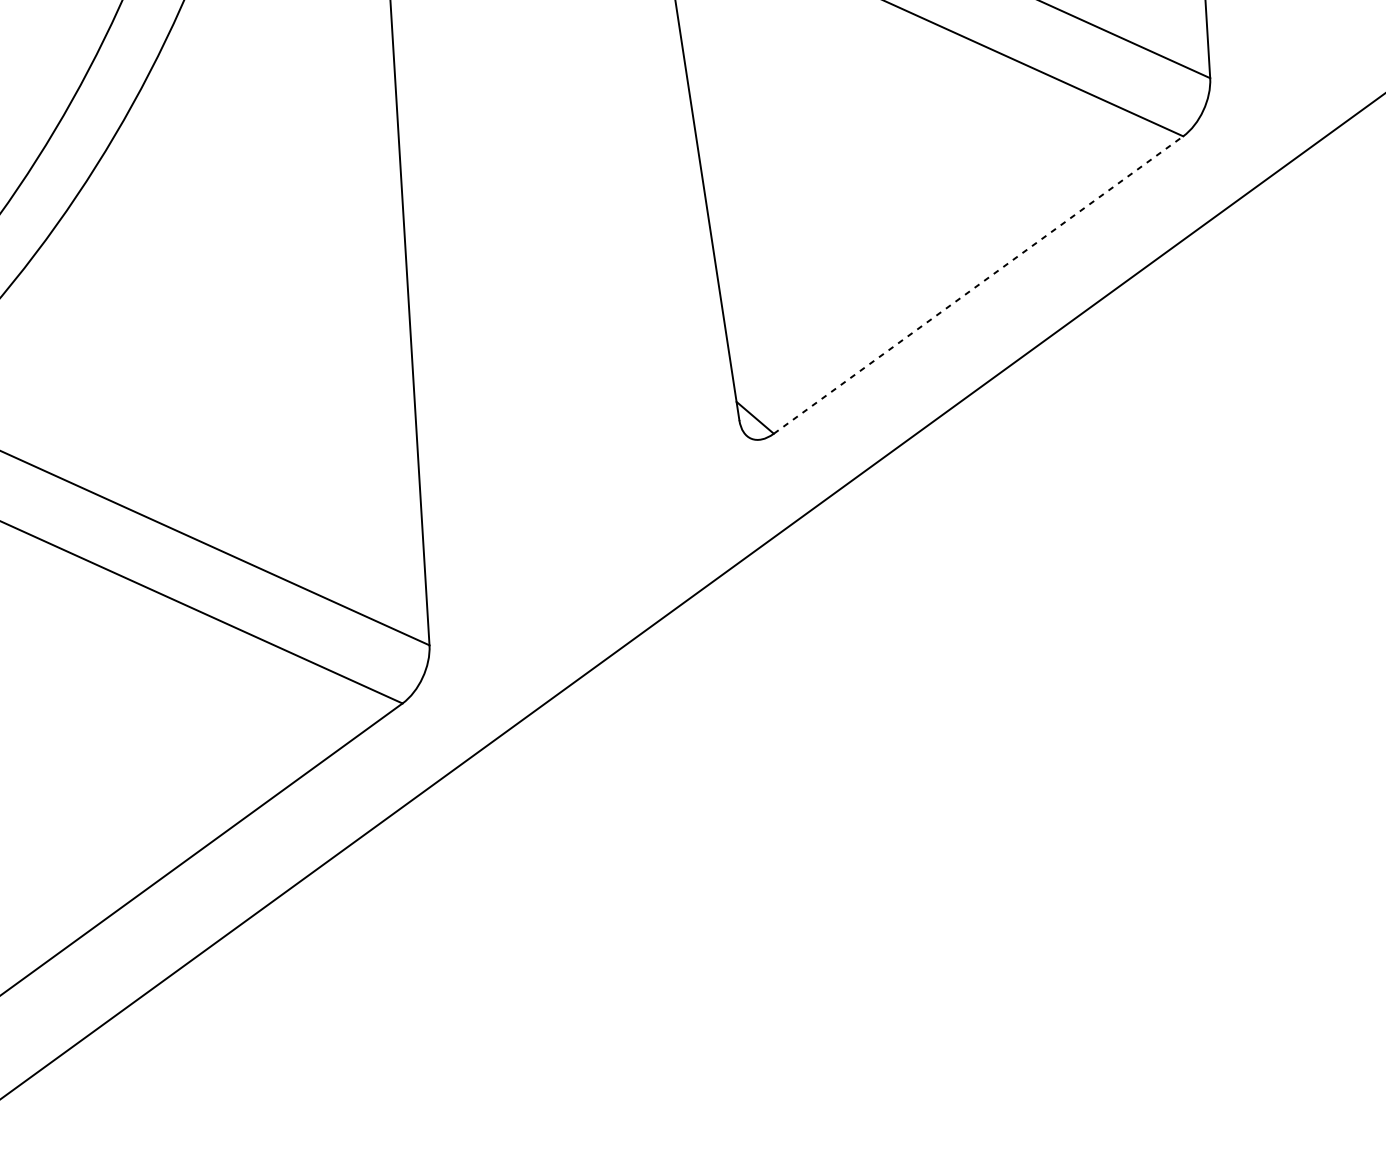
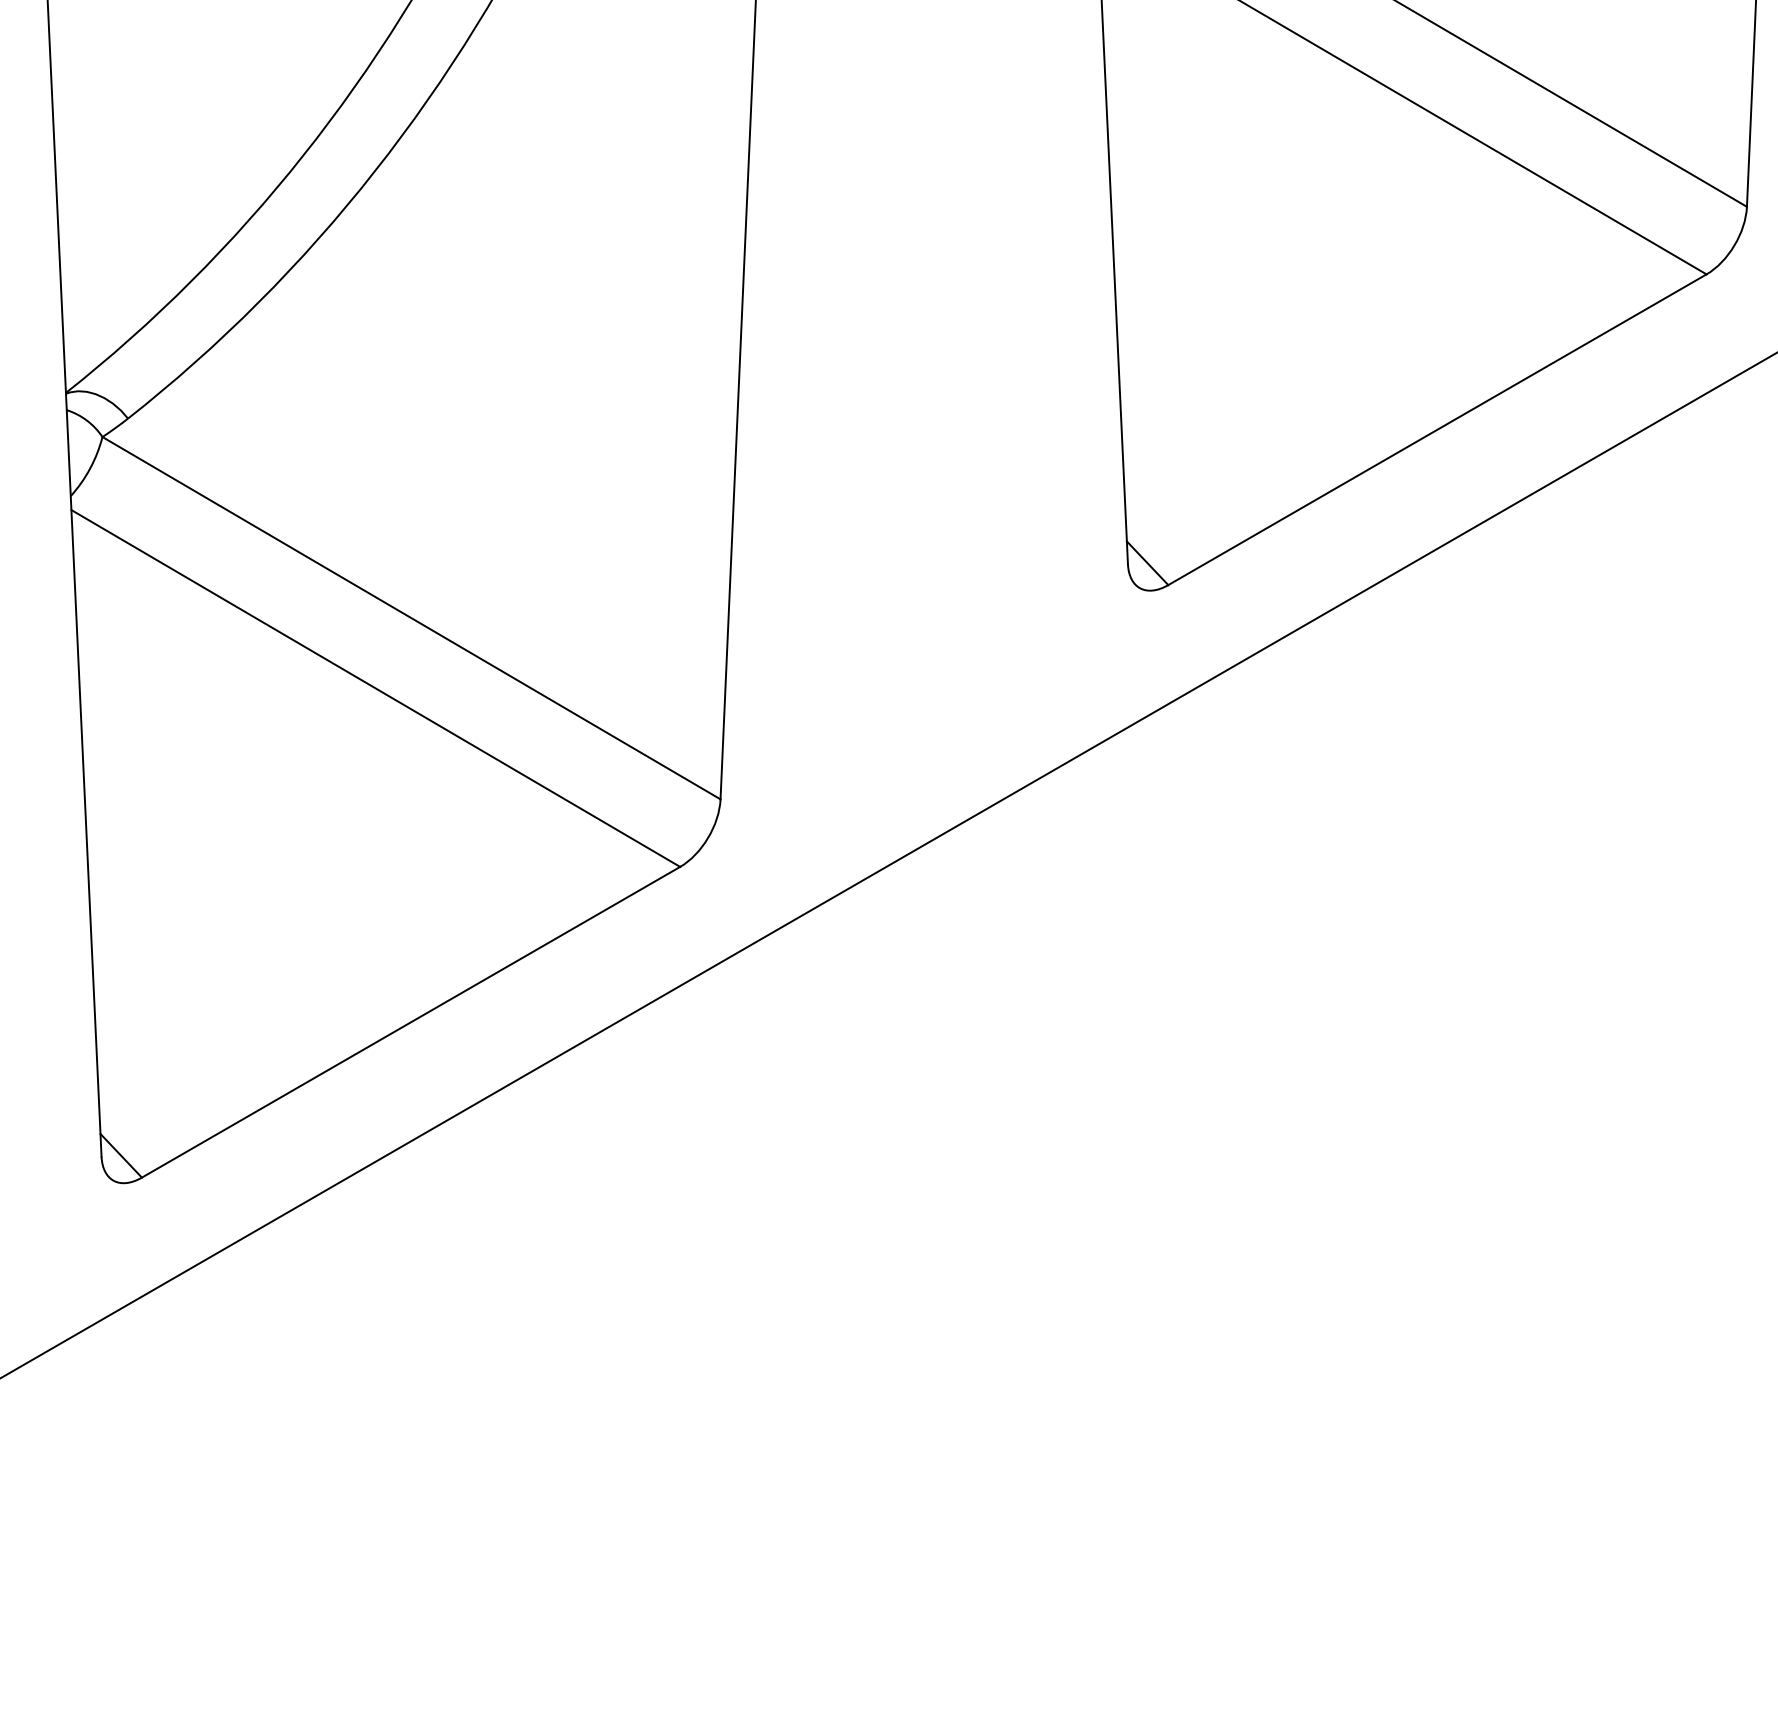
line: (978, 284) -> (1437, 429), dashed -> solid

